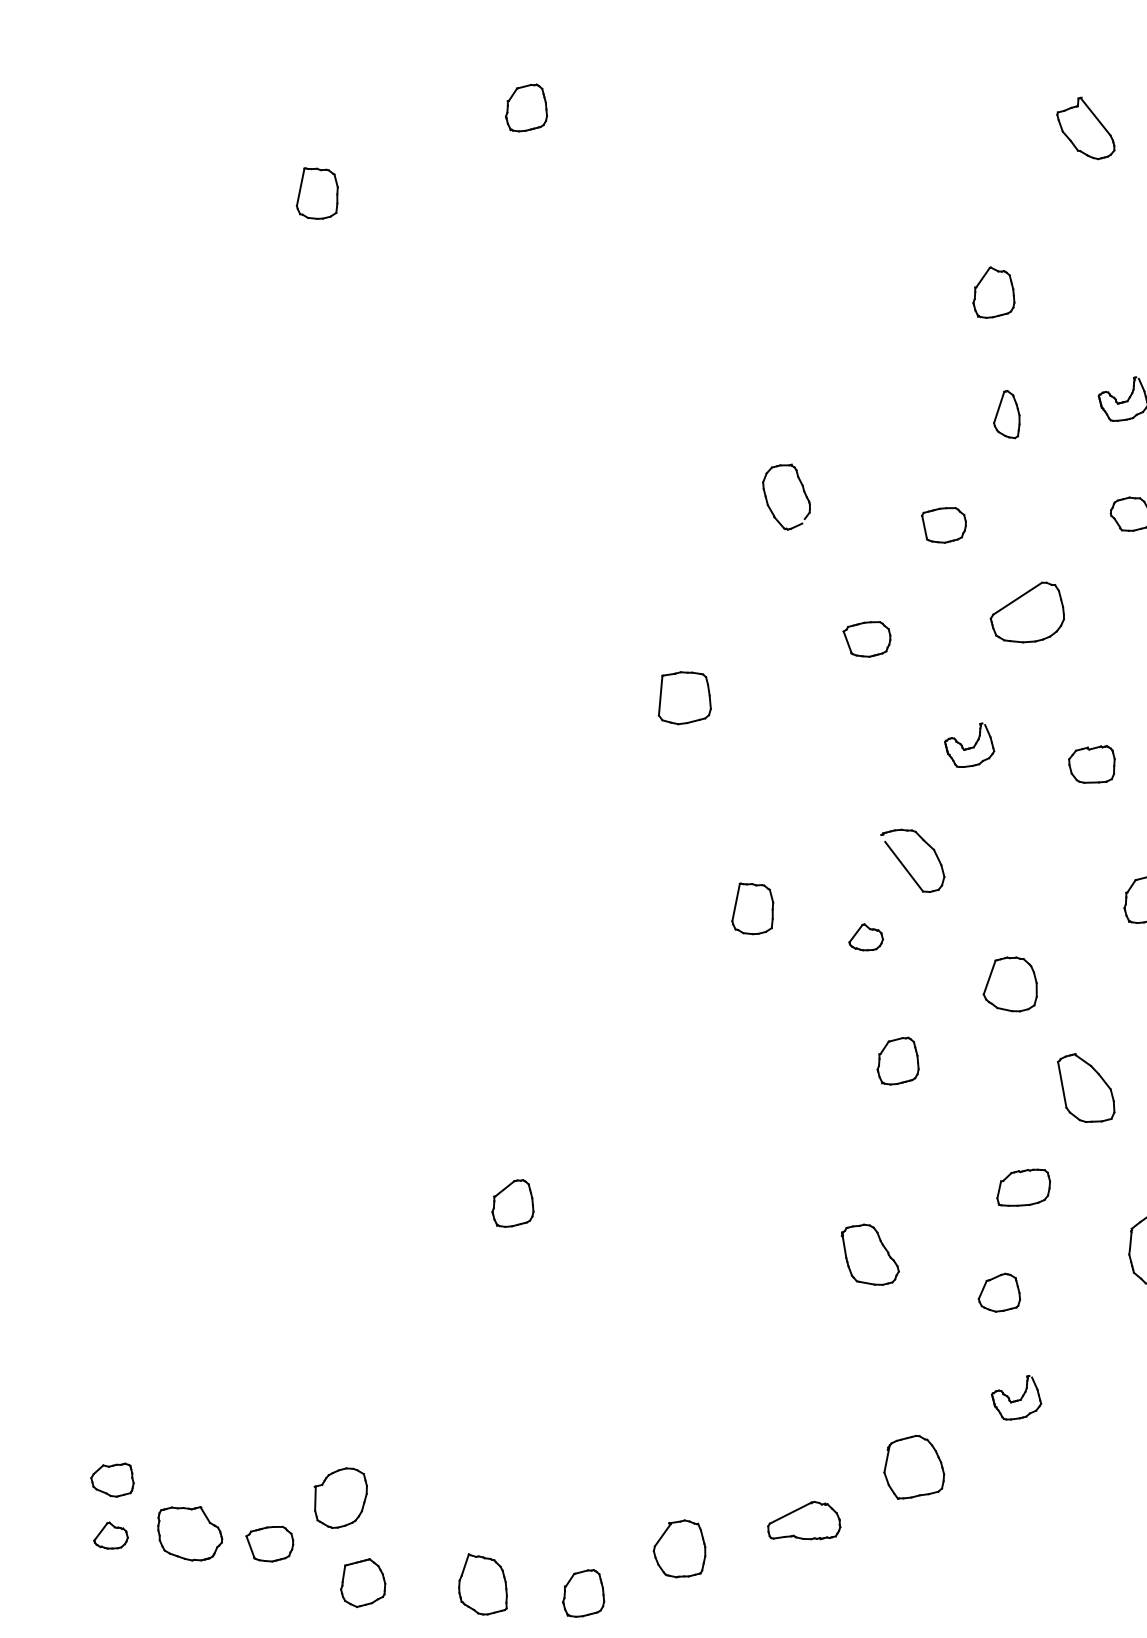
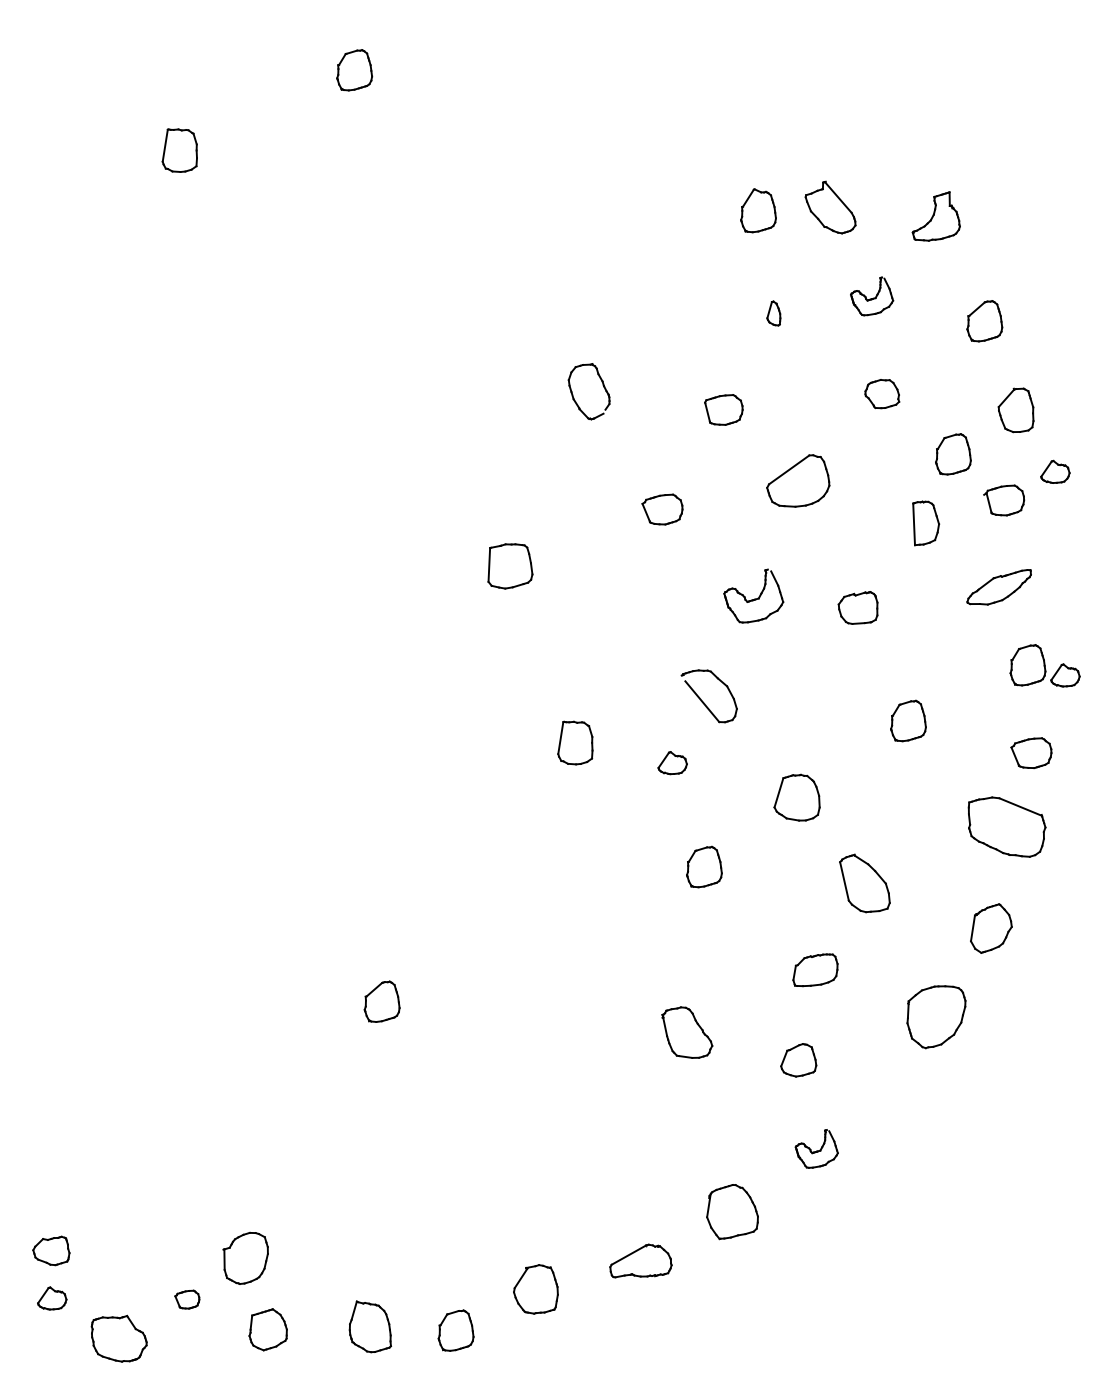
part: (1085, 128) -> (830, 207), moved
part: (1006, 414) -> (773, 313), size x0.6
part: (969, 744) -> (753, 595), size x1.4
part: (189, 1533) -> (118, 1338), moved
part: (270, 1543) -> (187, 1299), size x0.6

